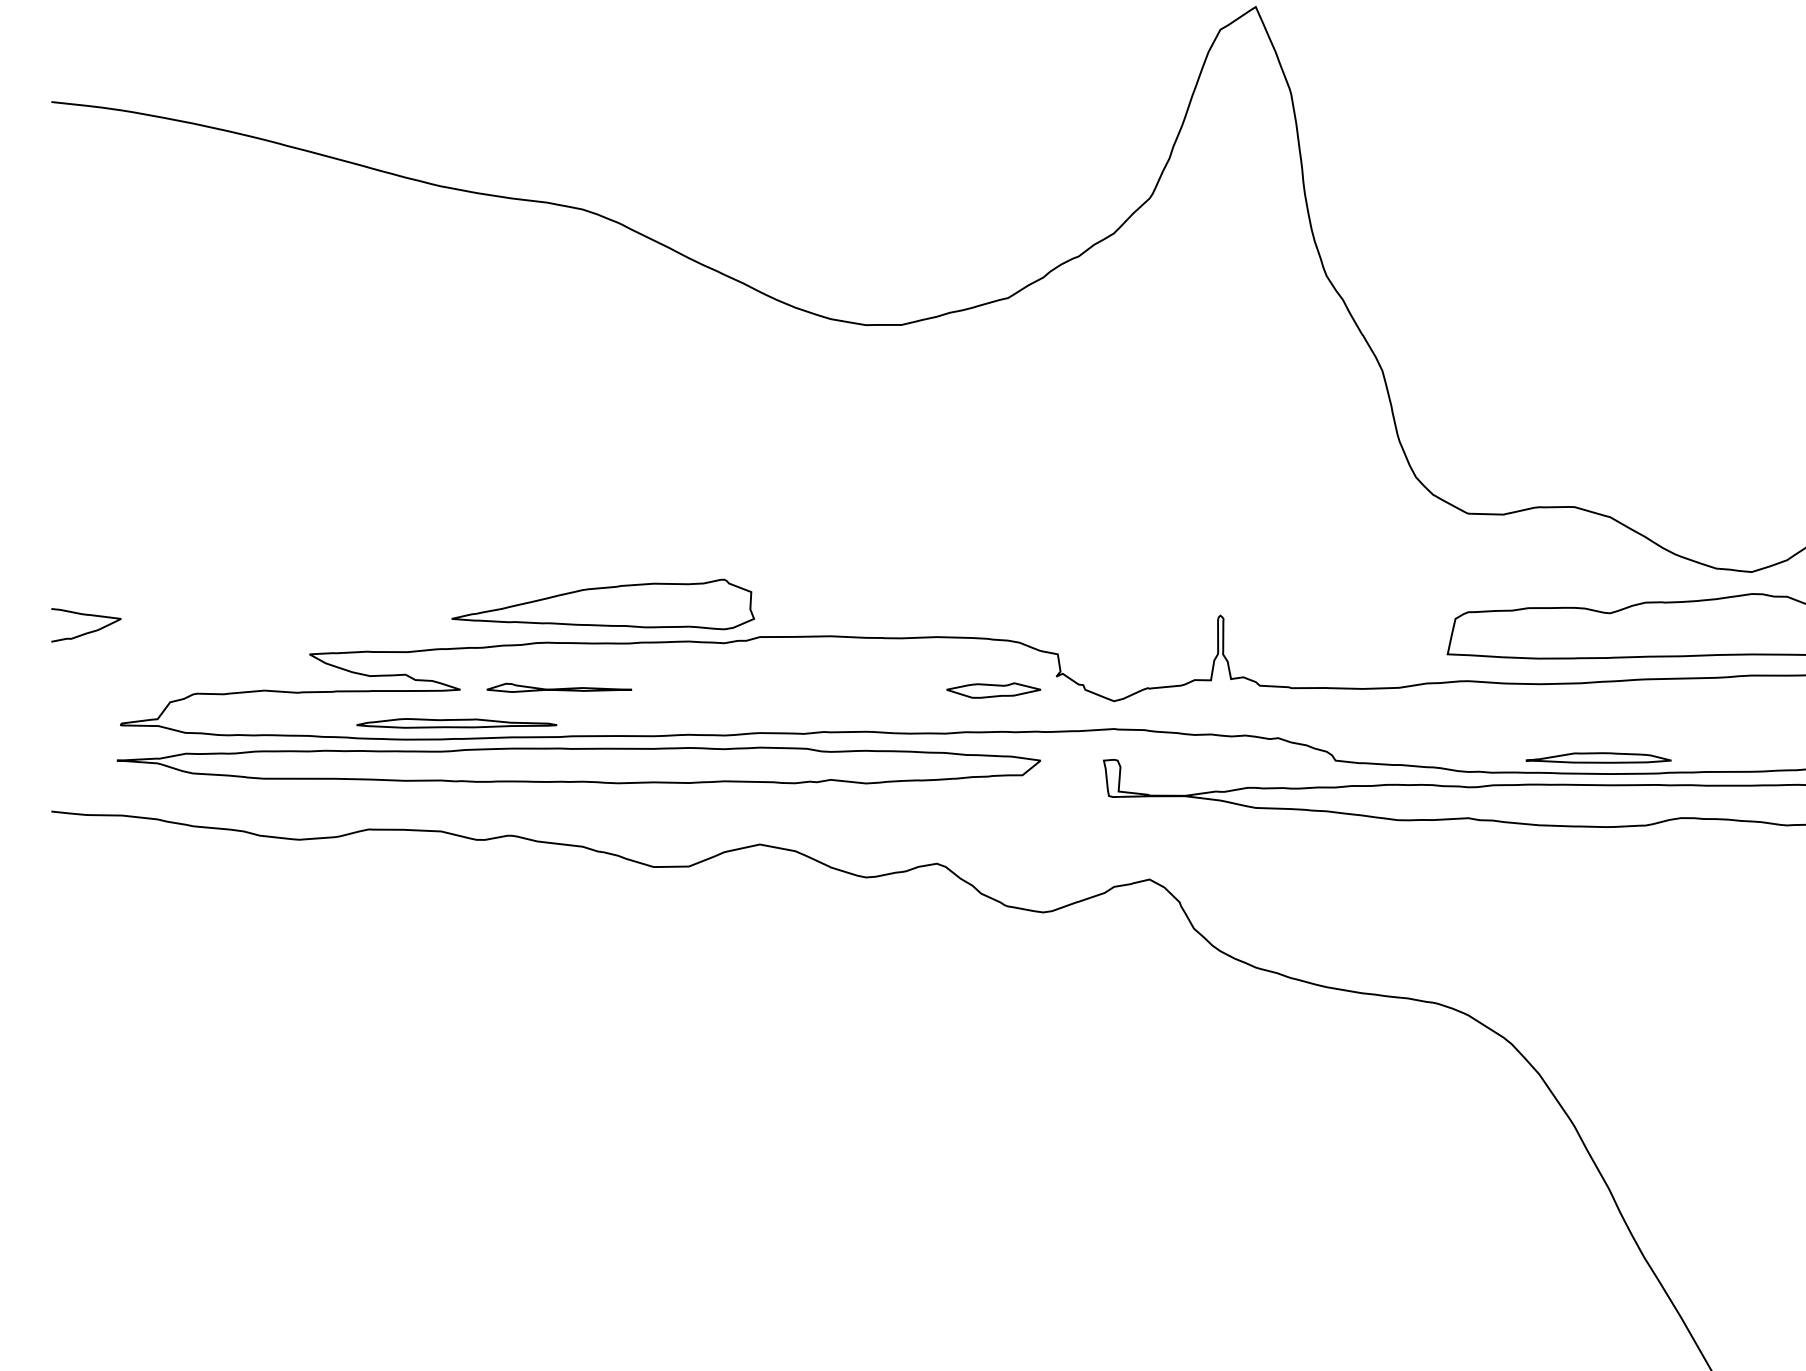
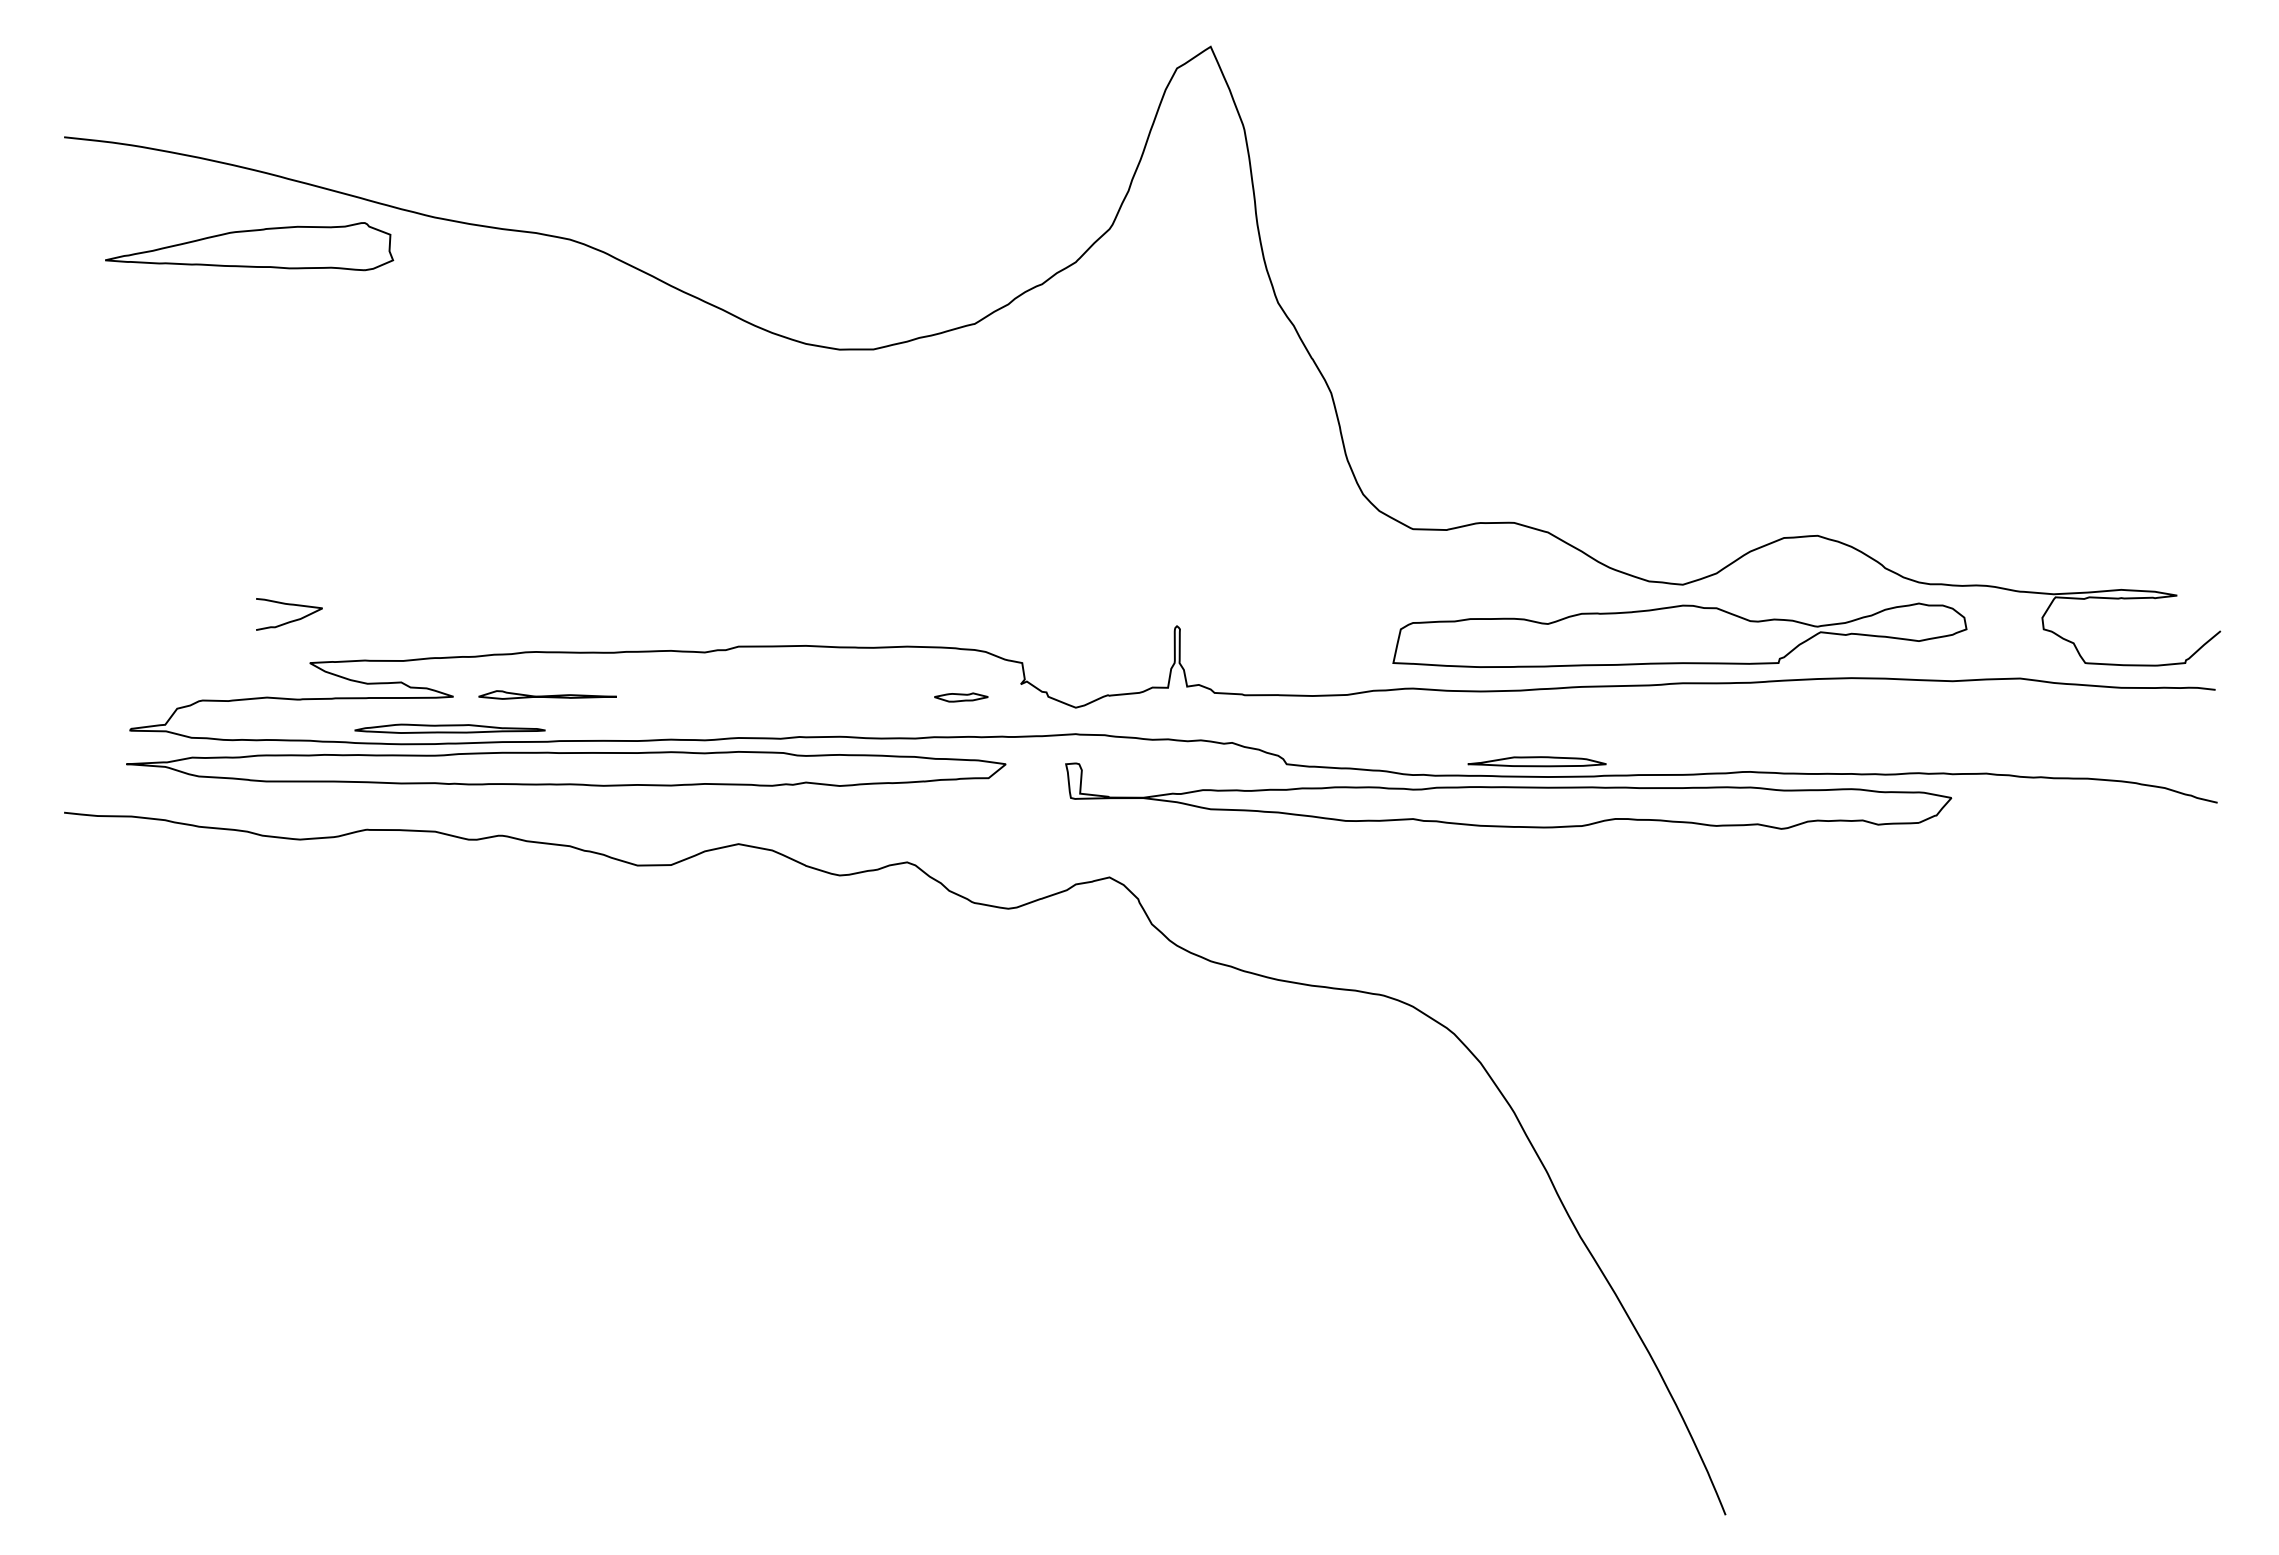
part: (603, 604) -> (249, 246), moved
curve: (88, 631) -> (291, 620), moved
part: (994, 690) -> (961, 697), size x0.6

